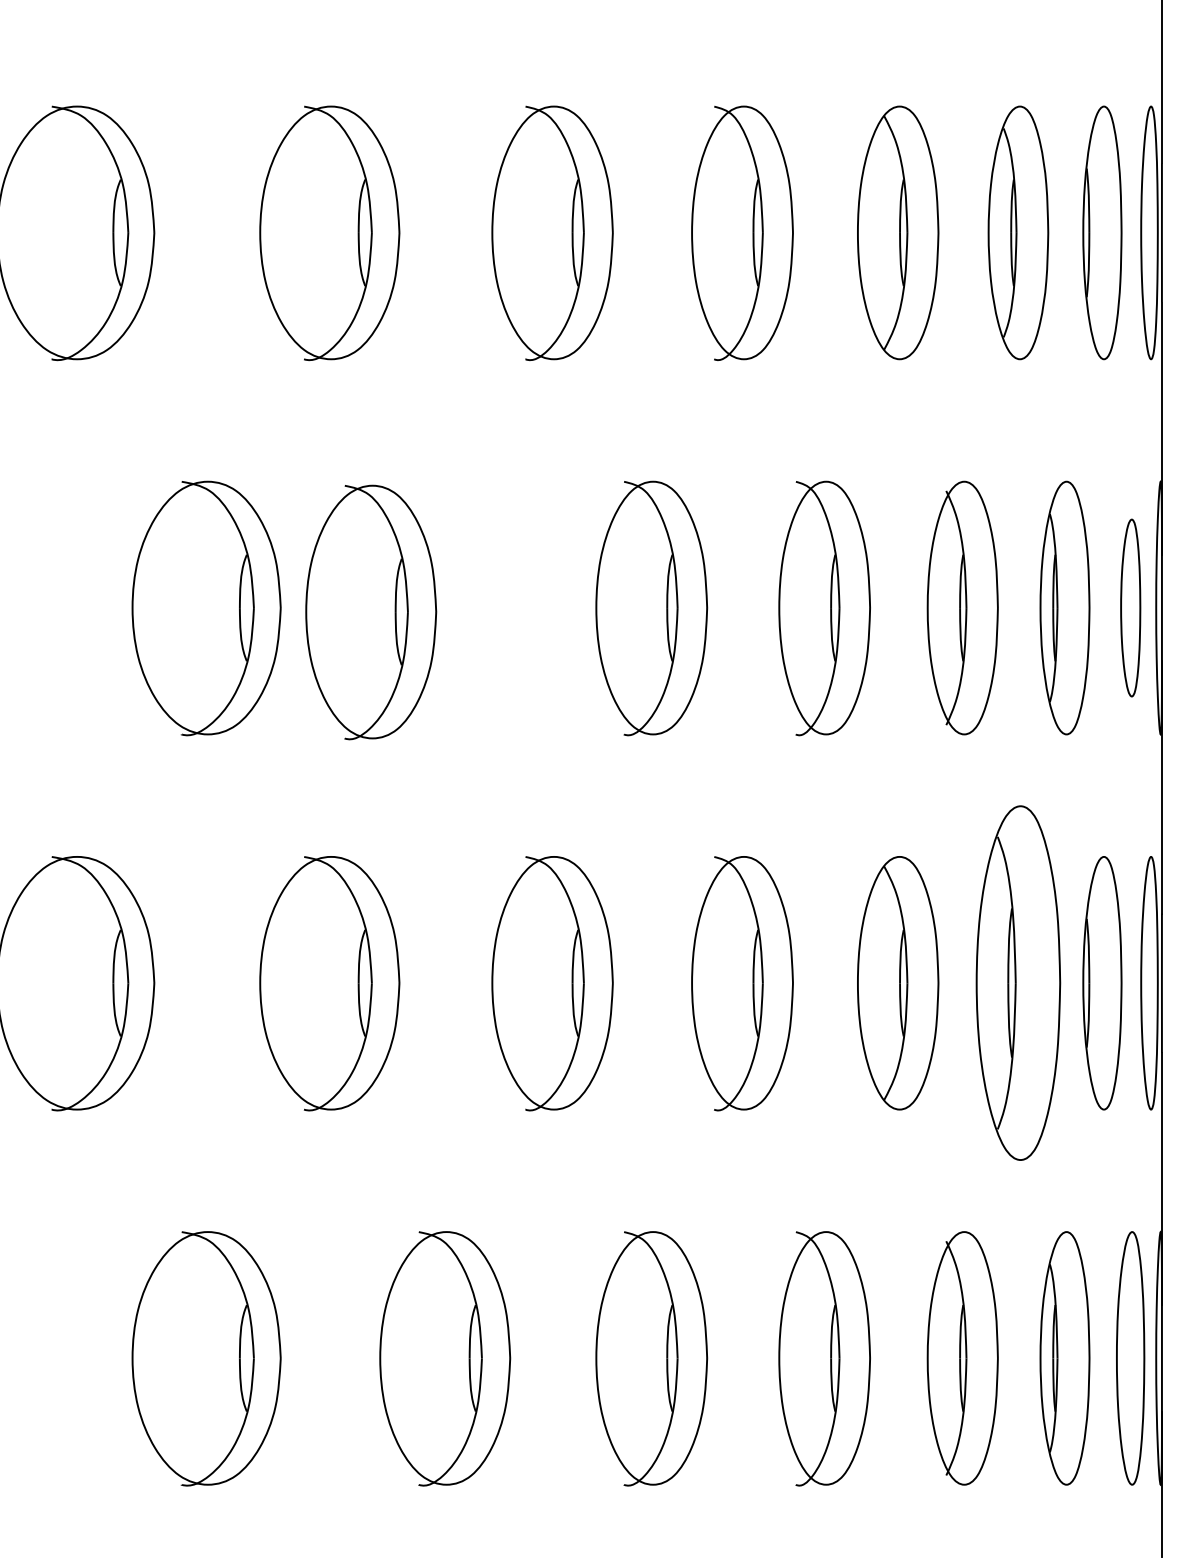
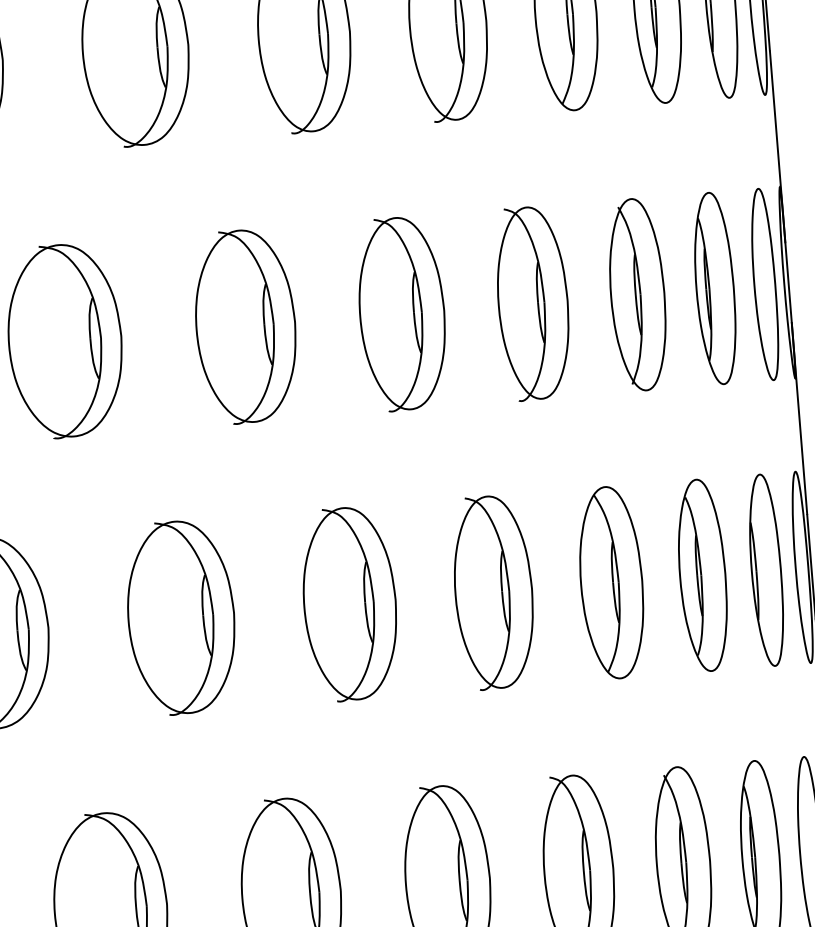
part: (1130, 607) -> (764, 284), size x1.43
part: (371, 612) -> (246, 326), moved
part: (1018, 983) -> (702, 575), size x0.71

